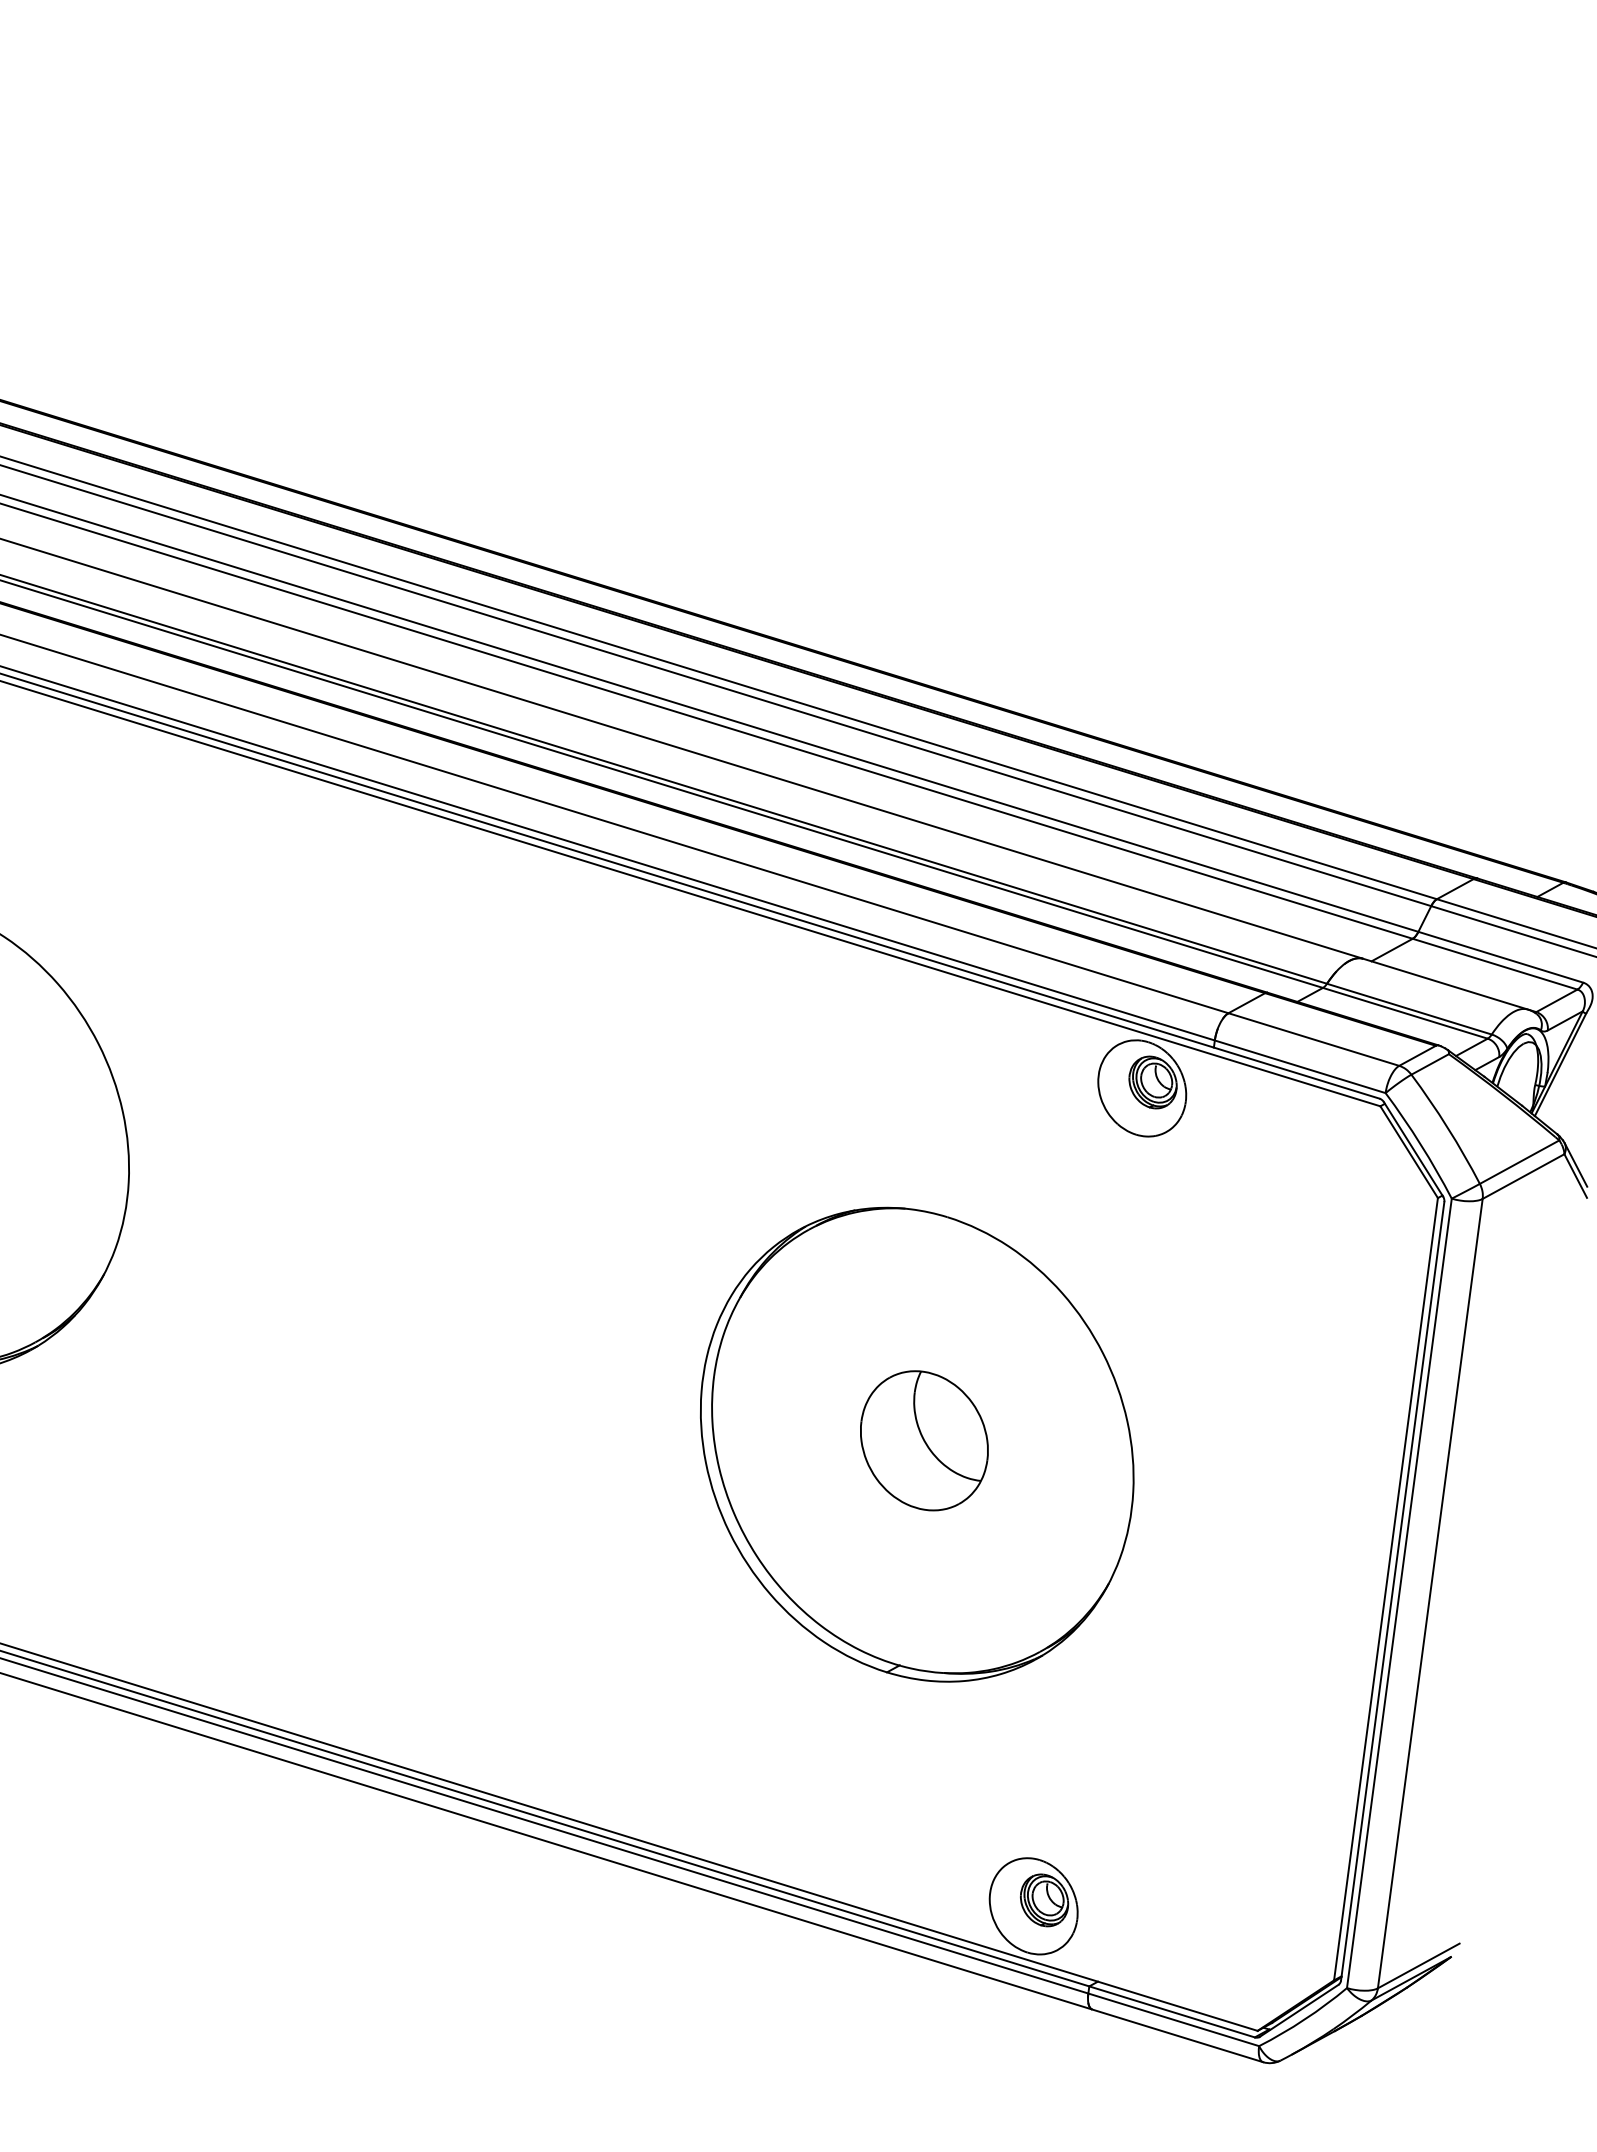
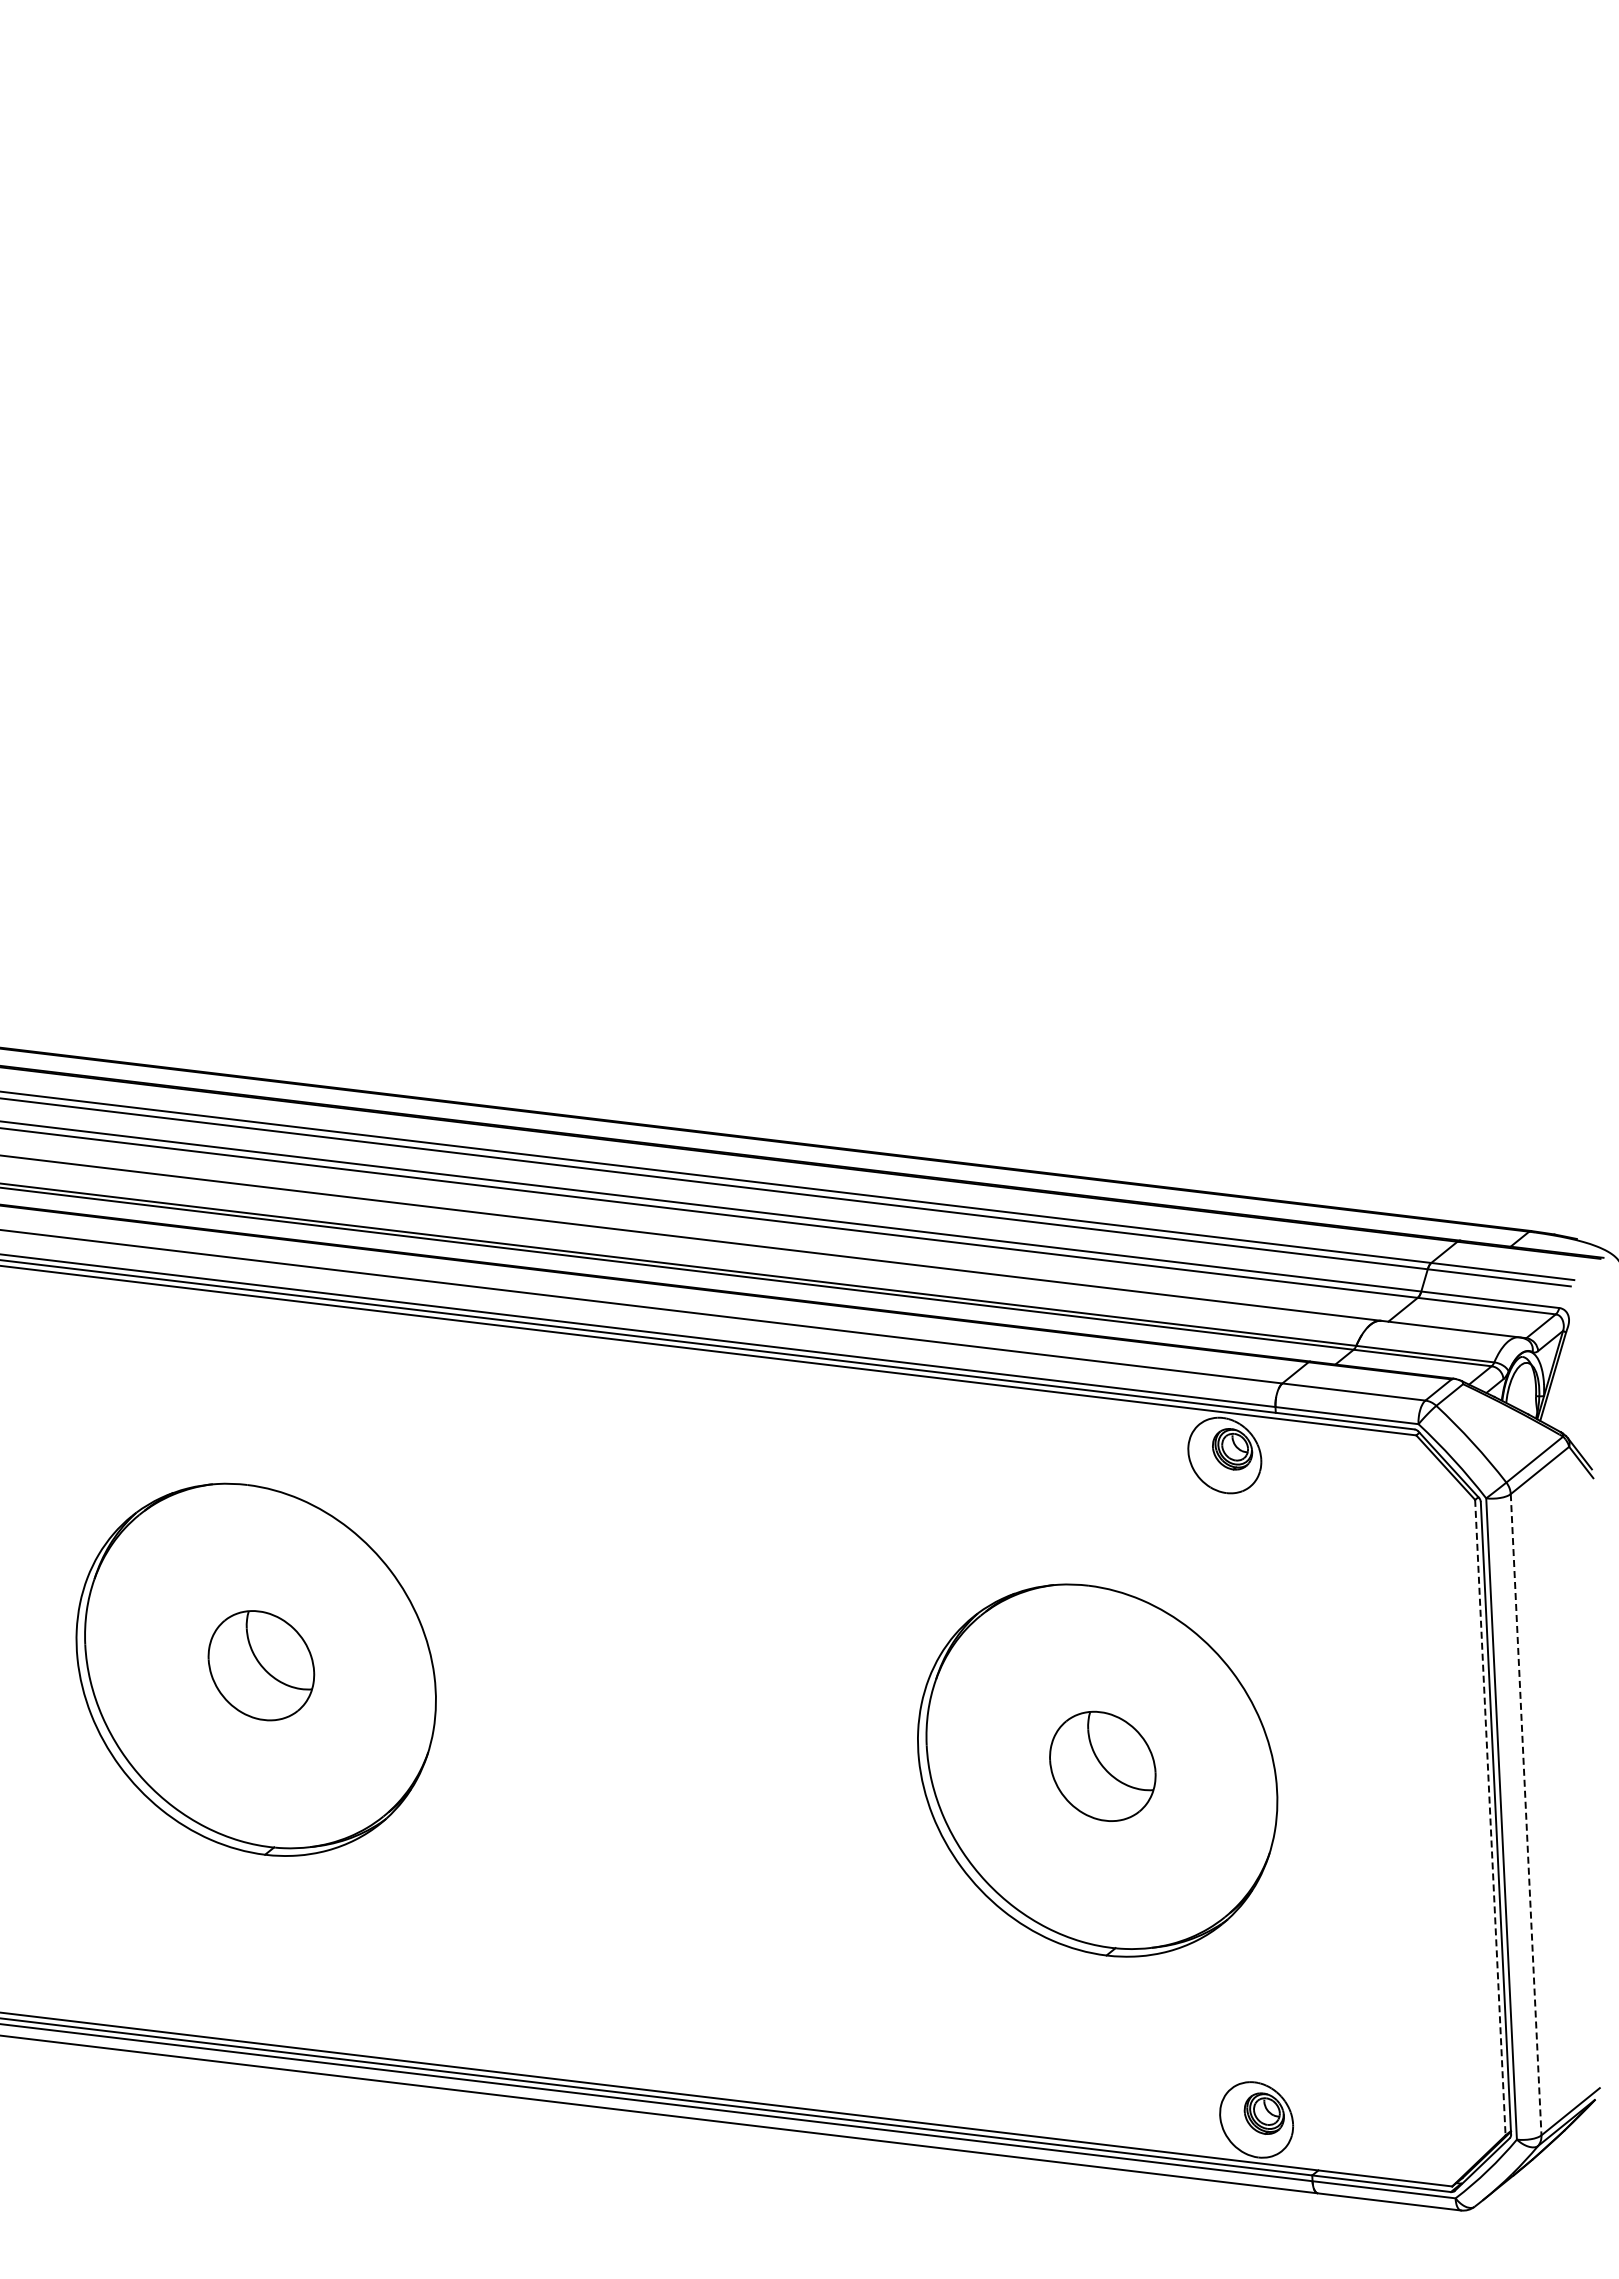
line: (1385, 1590) -> (1490, 1818), solid -> dashed
line: (1430, 1593) -> (1526, 1814), solid -> dashed

